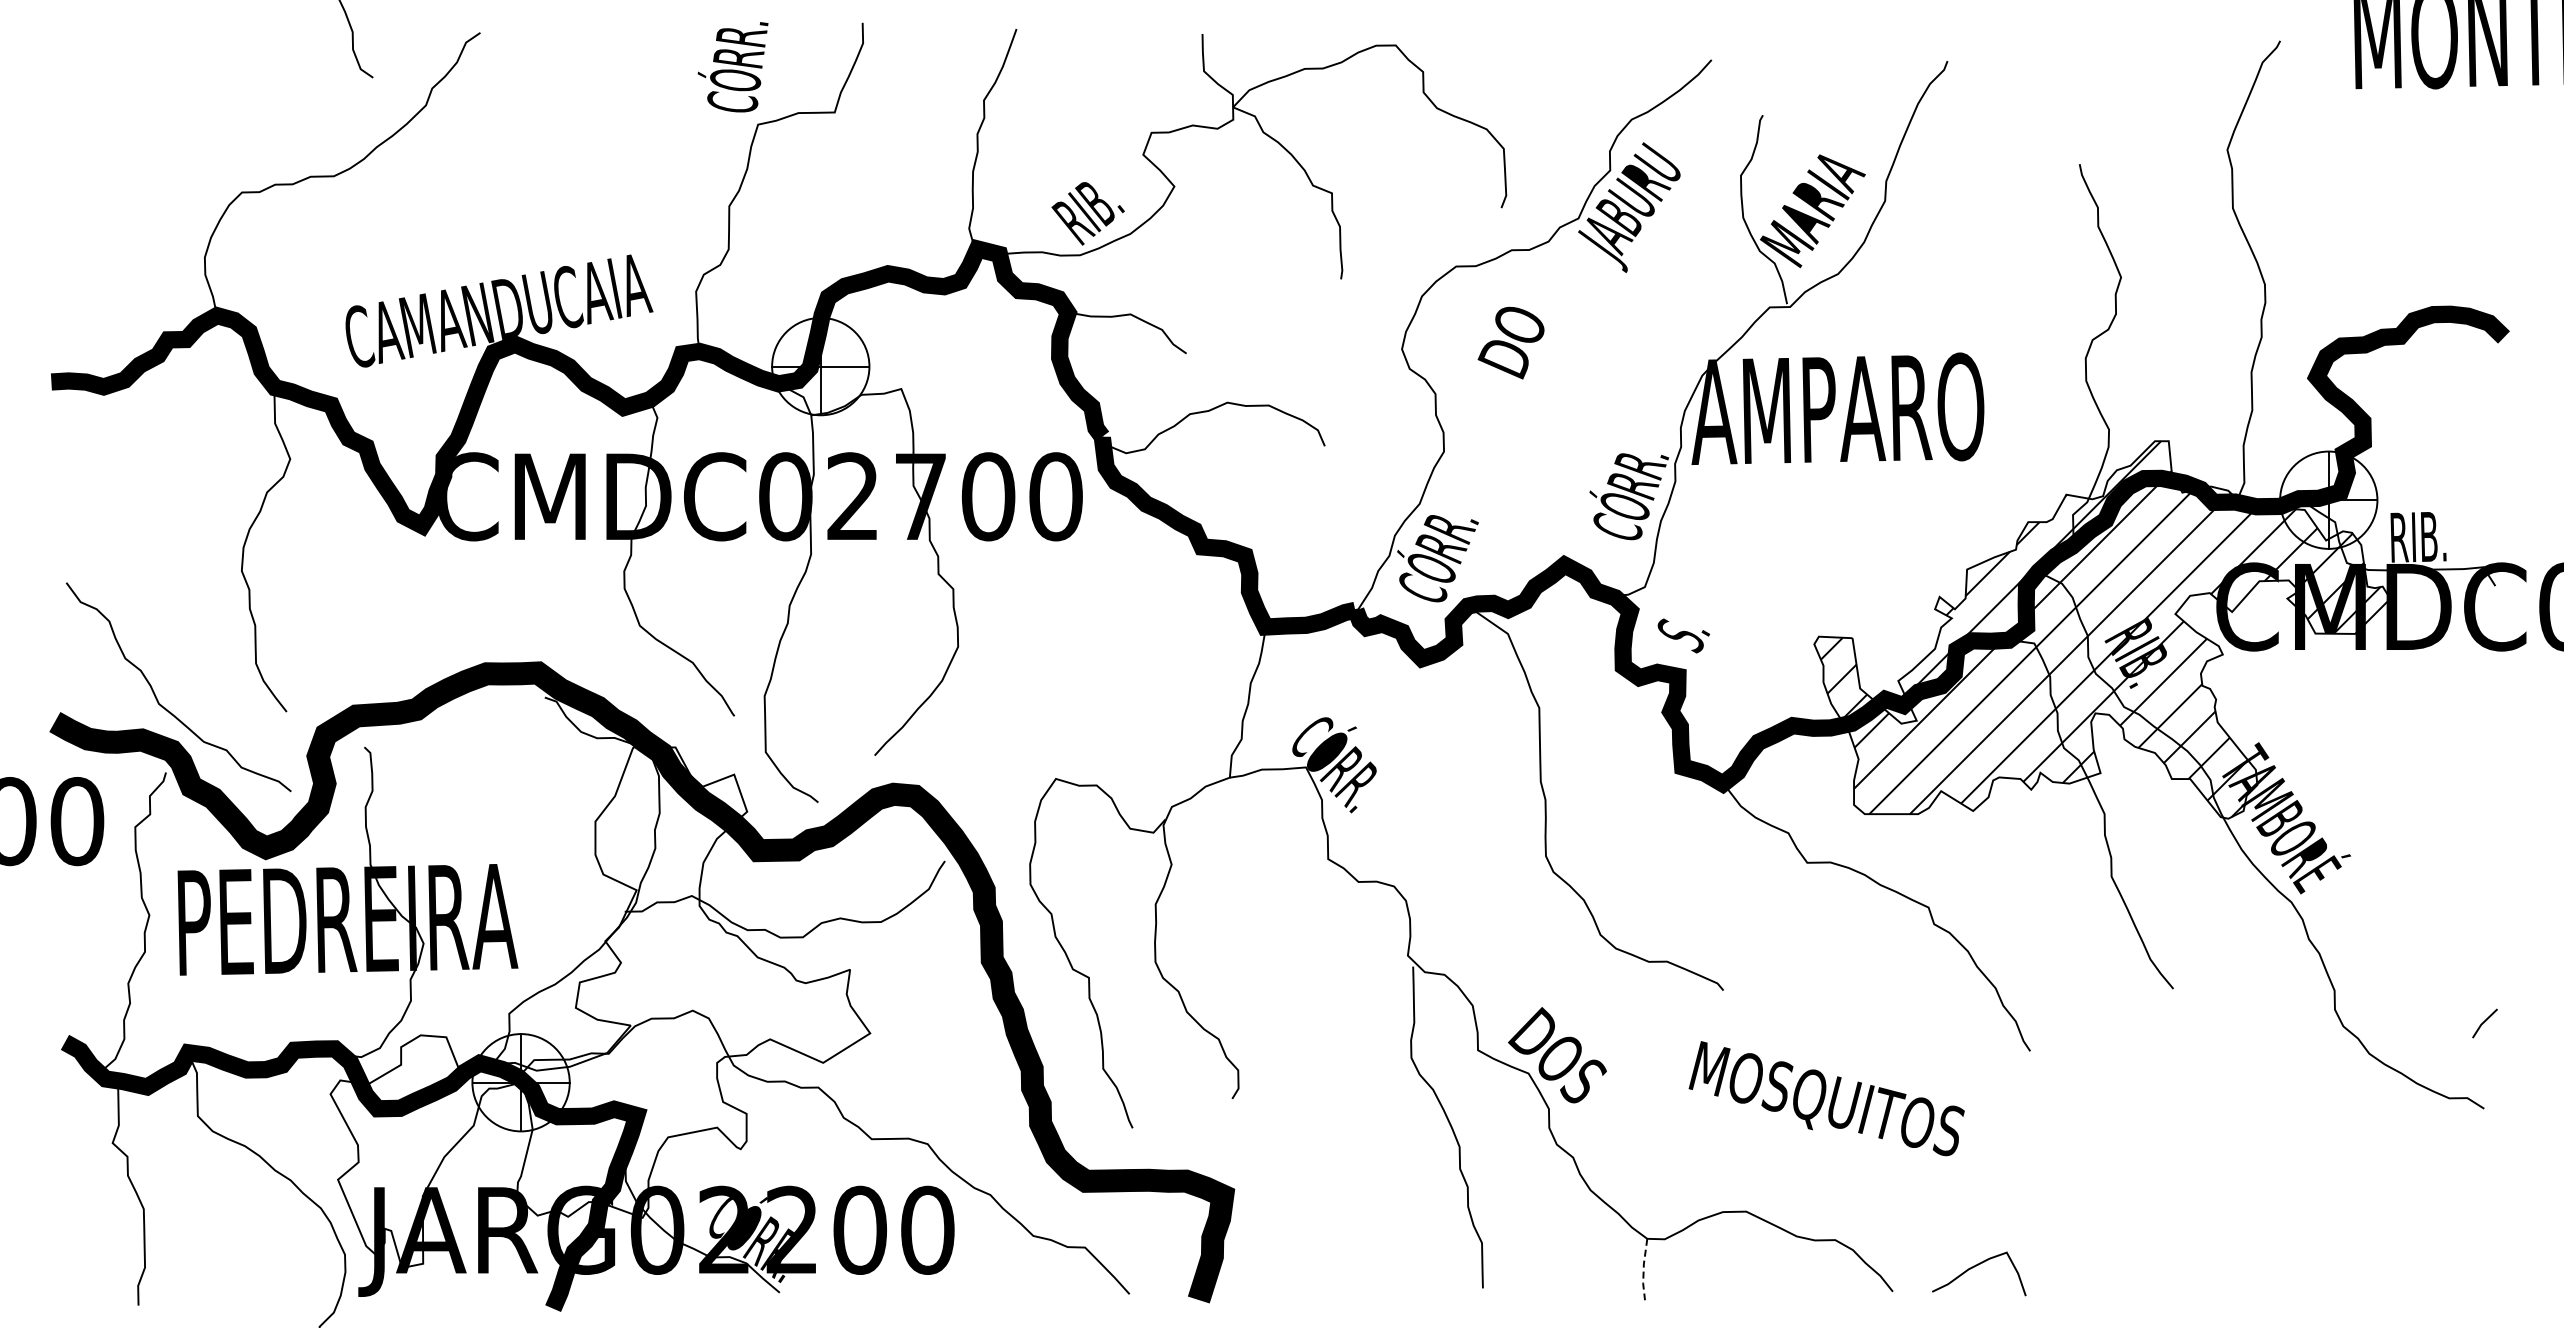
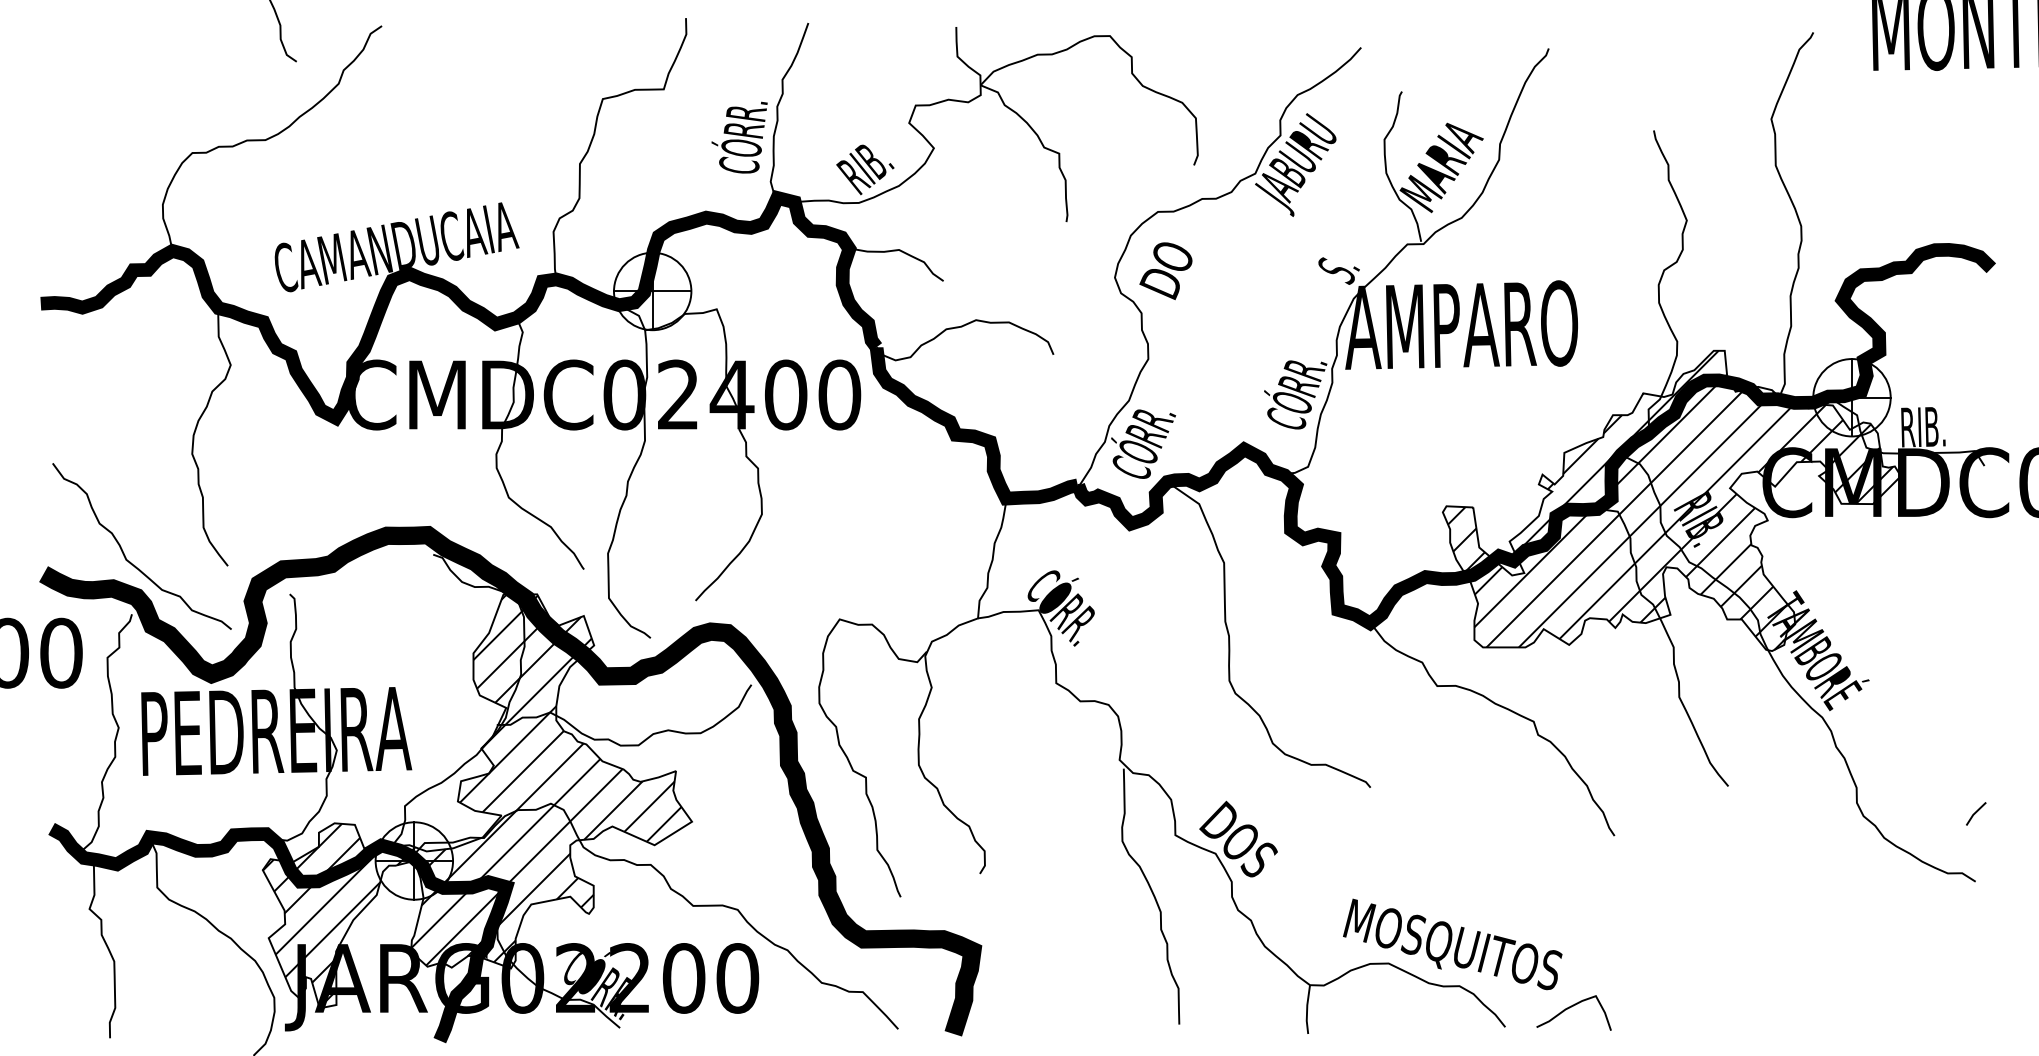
text: (732, 67) -> (739, 137), moved
text: (1510, 342) -> (1165, 270), moved
text: (920, 496) -> (731, 394), CMDC02700 -> CMDC02400
text: (1683, 635) -> (1338, 270), moved
hatch: (593, 1007) -> (471, 801), added
text: (1826, 1098) -> (1452, 944), moved
line: (1643, 1269) -> (1307, 1009), dashed -> solid

